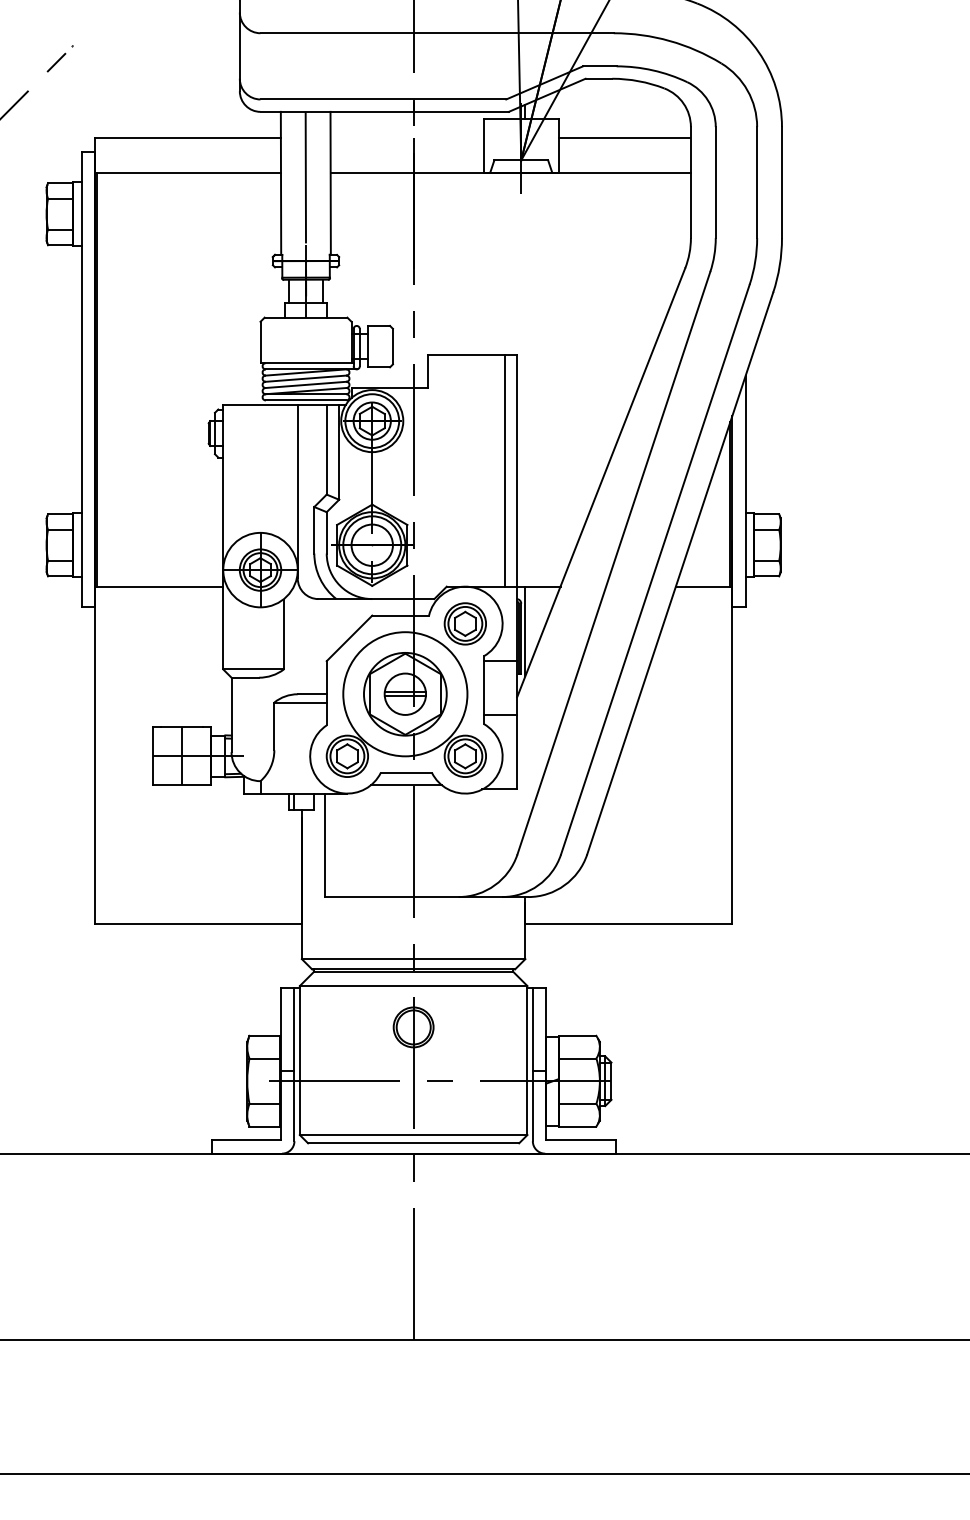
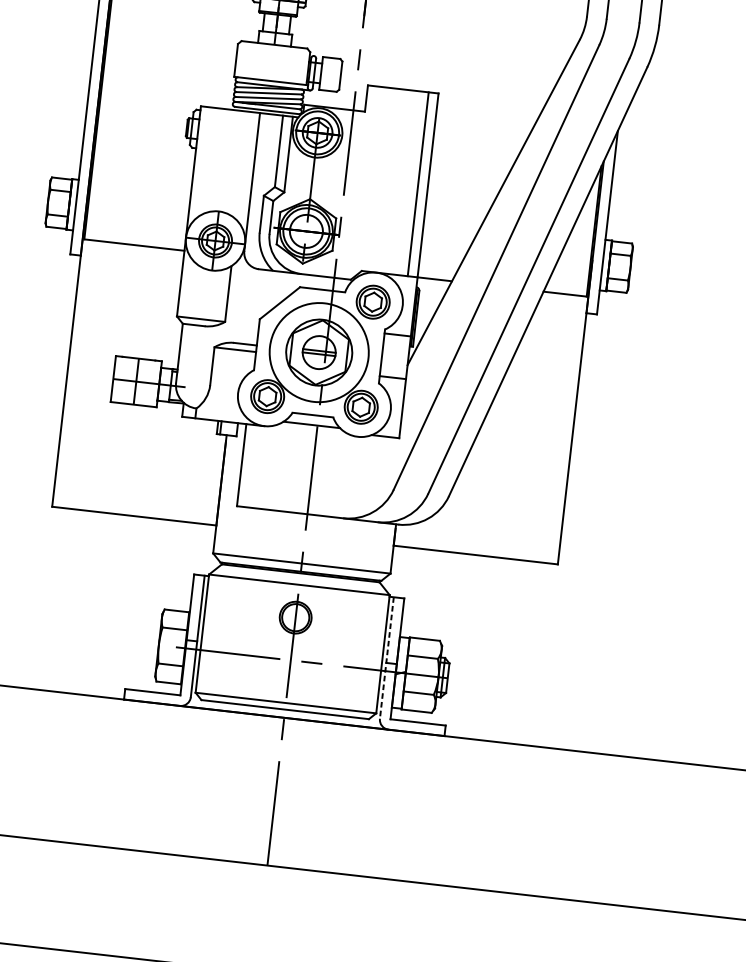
line: (525, 631) -> (420, 313), removed
line: (532, 1064) -> (386, 657), solid -> dashed

